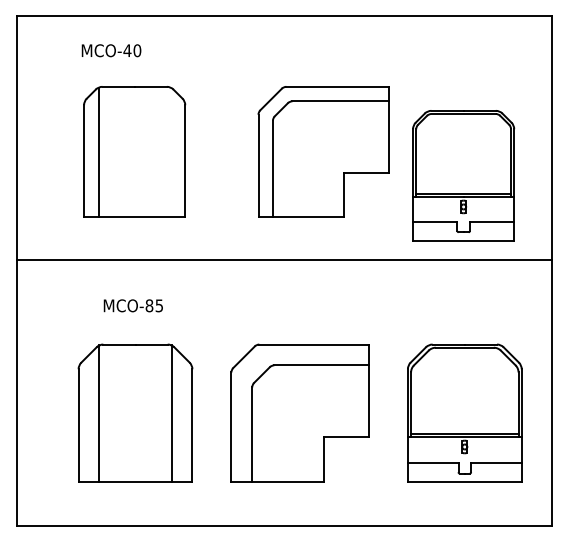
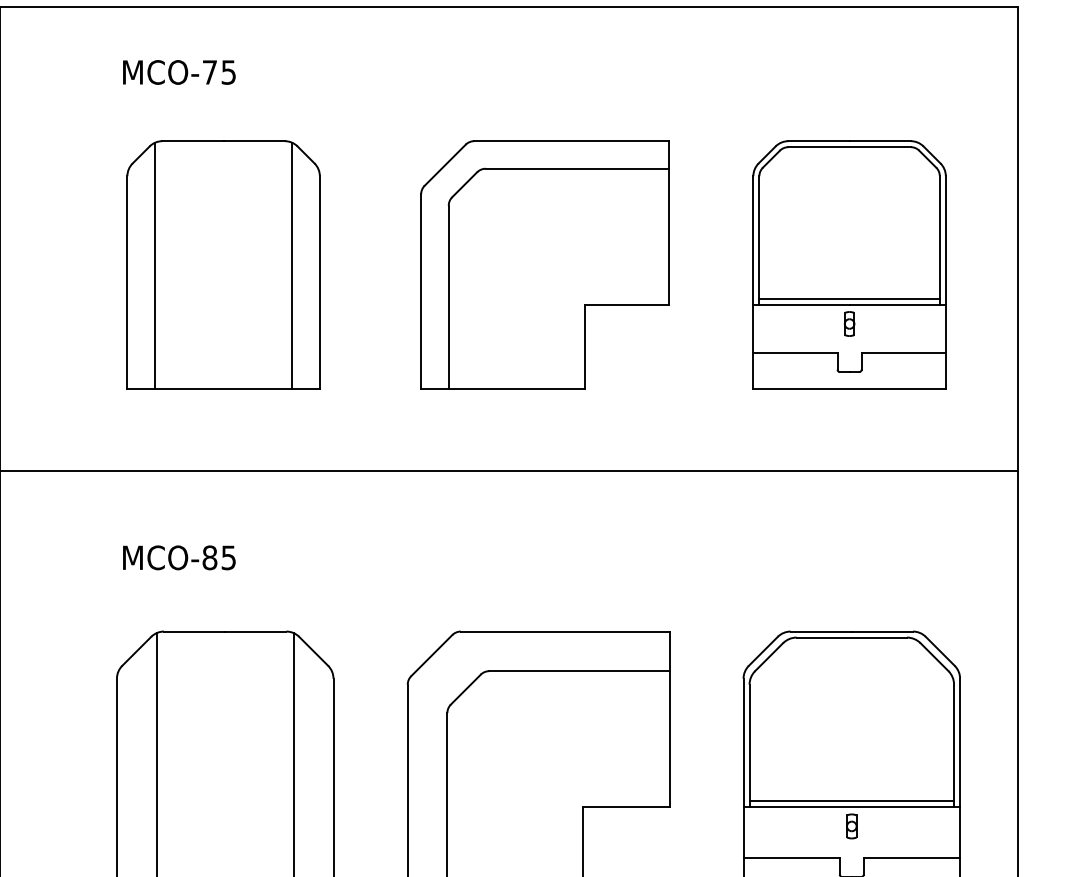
text: (132, 50) -> (219, 72), MCO-40 -> MCO-75
part: (323, 151) -> (544, 264), moved
line: (170, 152) -> (291, 266), added
part: (463, 175) -> (849, 264), moved
text: (132, 305) -> (177, 557), moved

